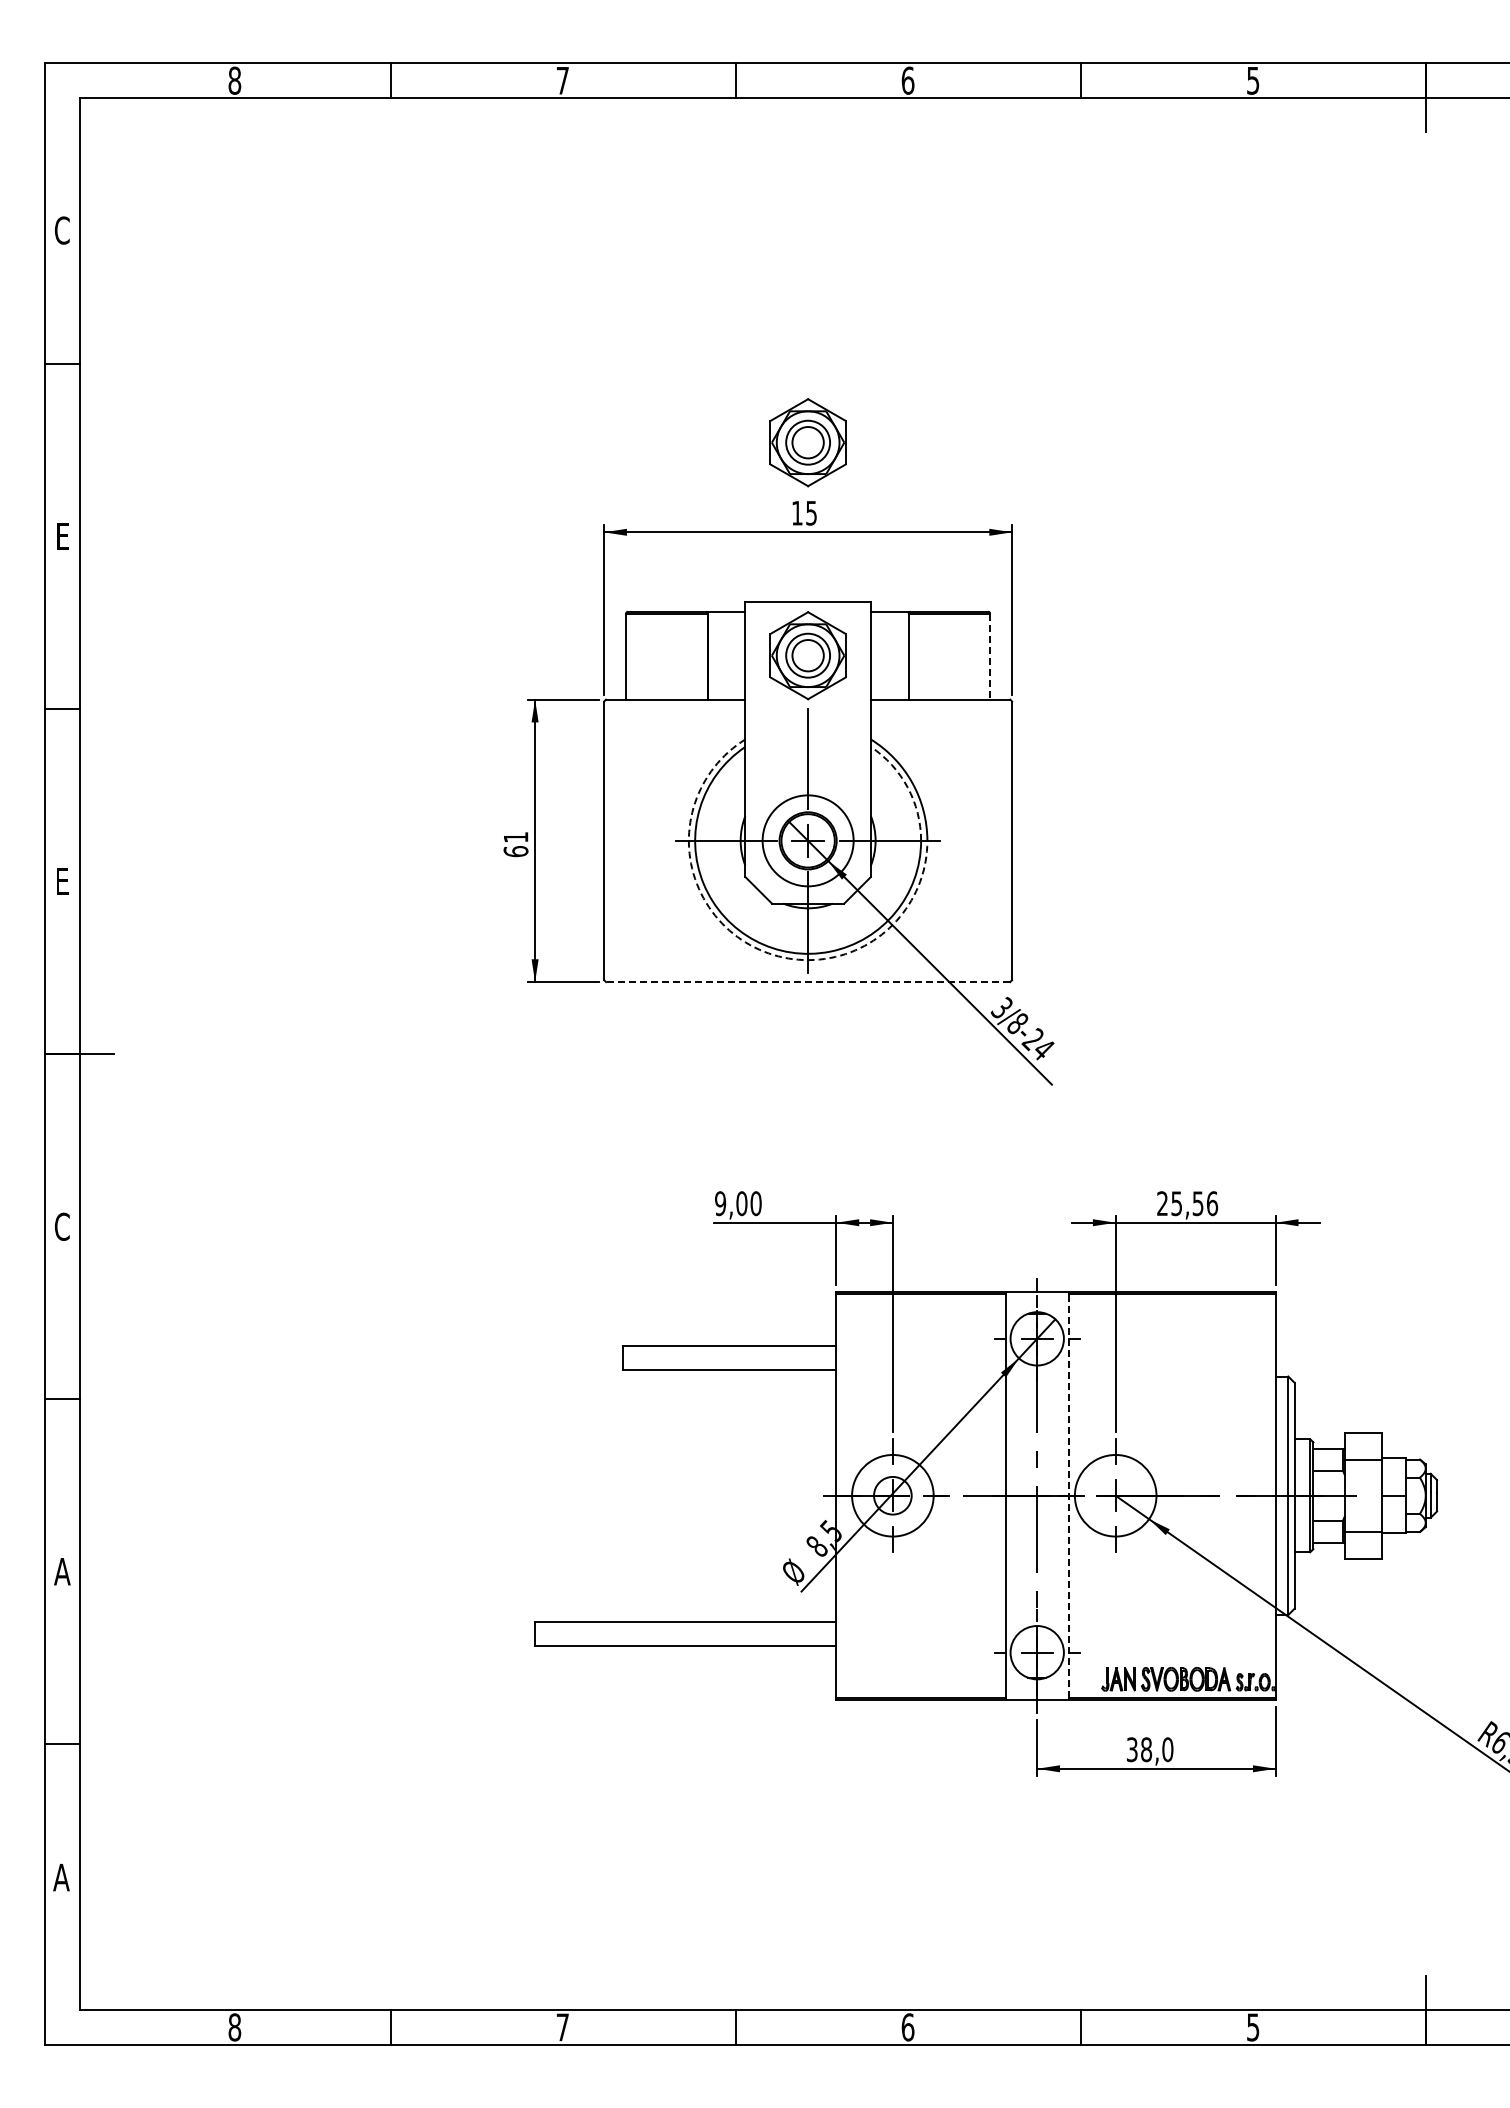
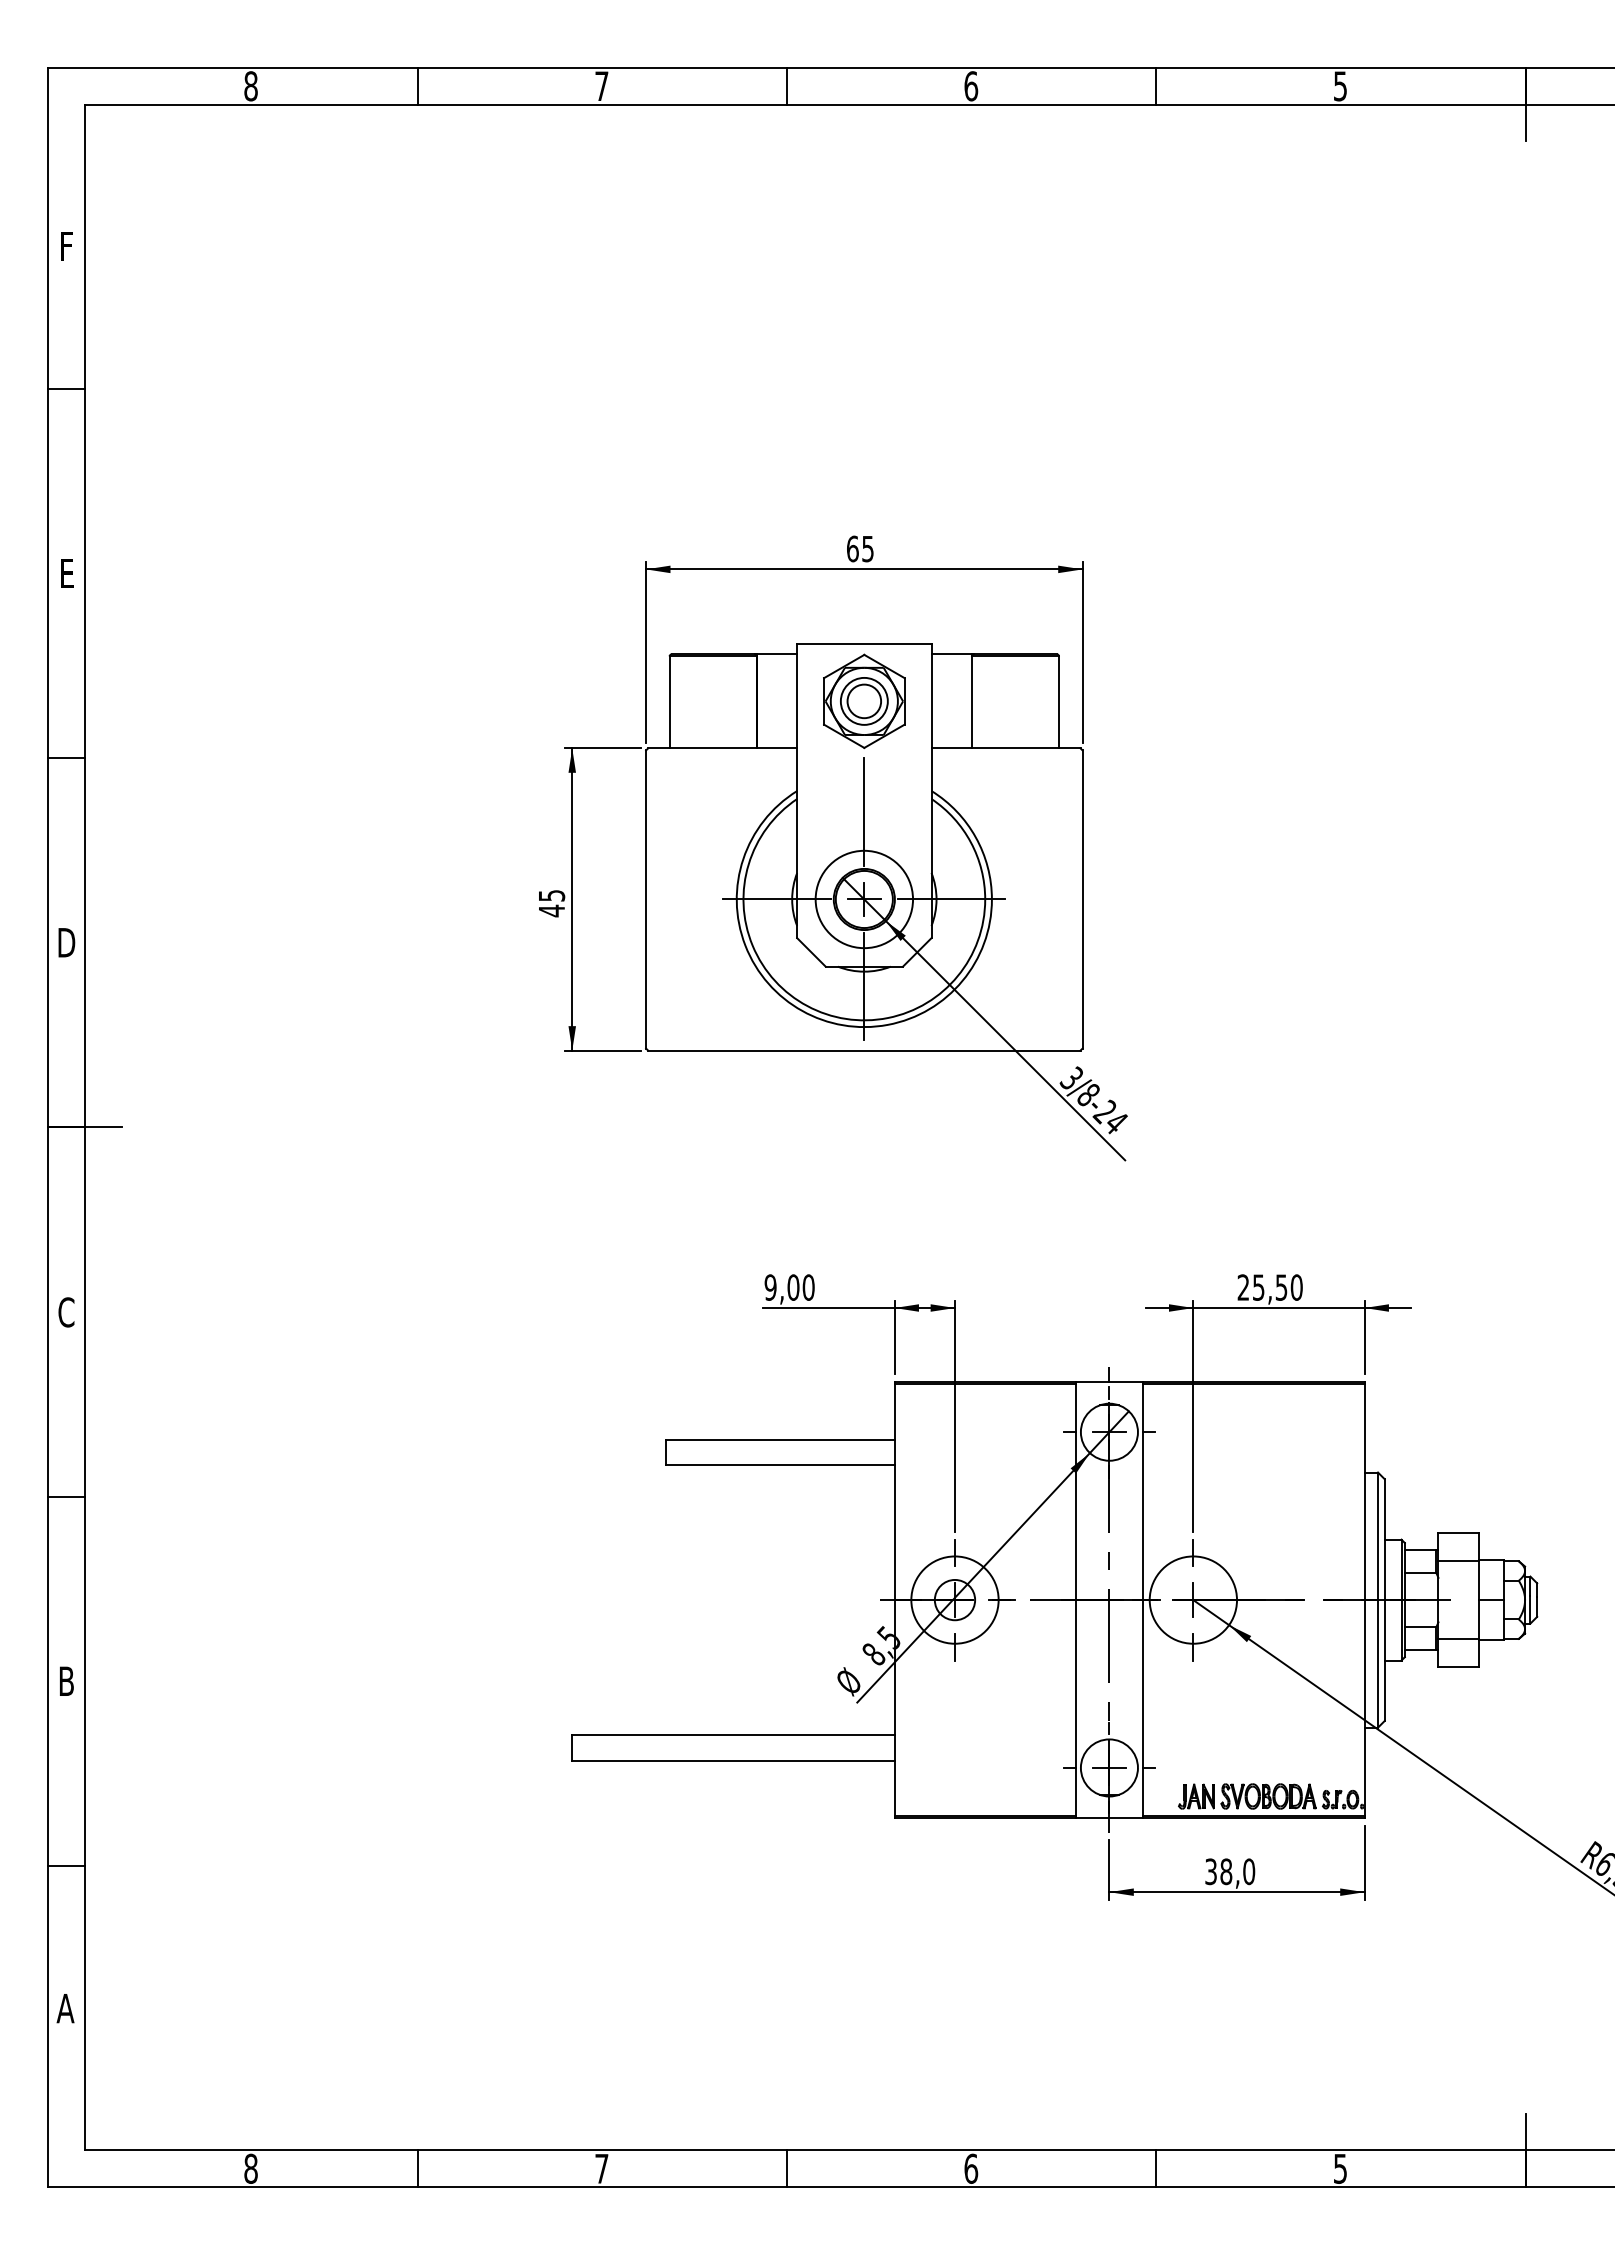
text: (61, 230) -> (65, 246), C -> F
part: (807, 442) -> (863, 473), removed
text: (797, 512) -> (852, 548), 15 -> 65
line: (990, 656) -> (1059, 702), dashed -> solid
arc: (907, 787) -> (970, 842), dashed -> solid
text: (515, 844) -> (551, 903), 61 -> 45
text: (62, 880) -> (66, 941), E -> D
arc: (750, 945) -> (802, 1011), dashed -> solid
line: (807, 982) -> (863, 1051), dashed -> solid
text: (1212, 1203) -> (1296, 1287), 25,56 -> 25,50
line: (1068, 1495) -> (1142, 1599), dashed -> solid
text: (62, 1571) -> (66, 1681), A -> B

